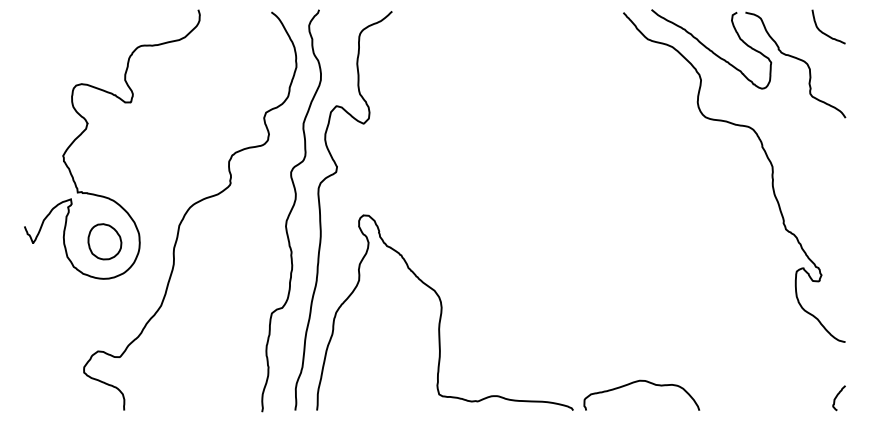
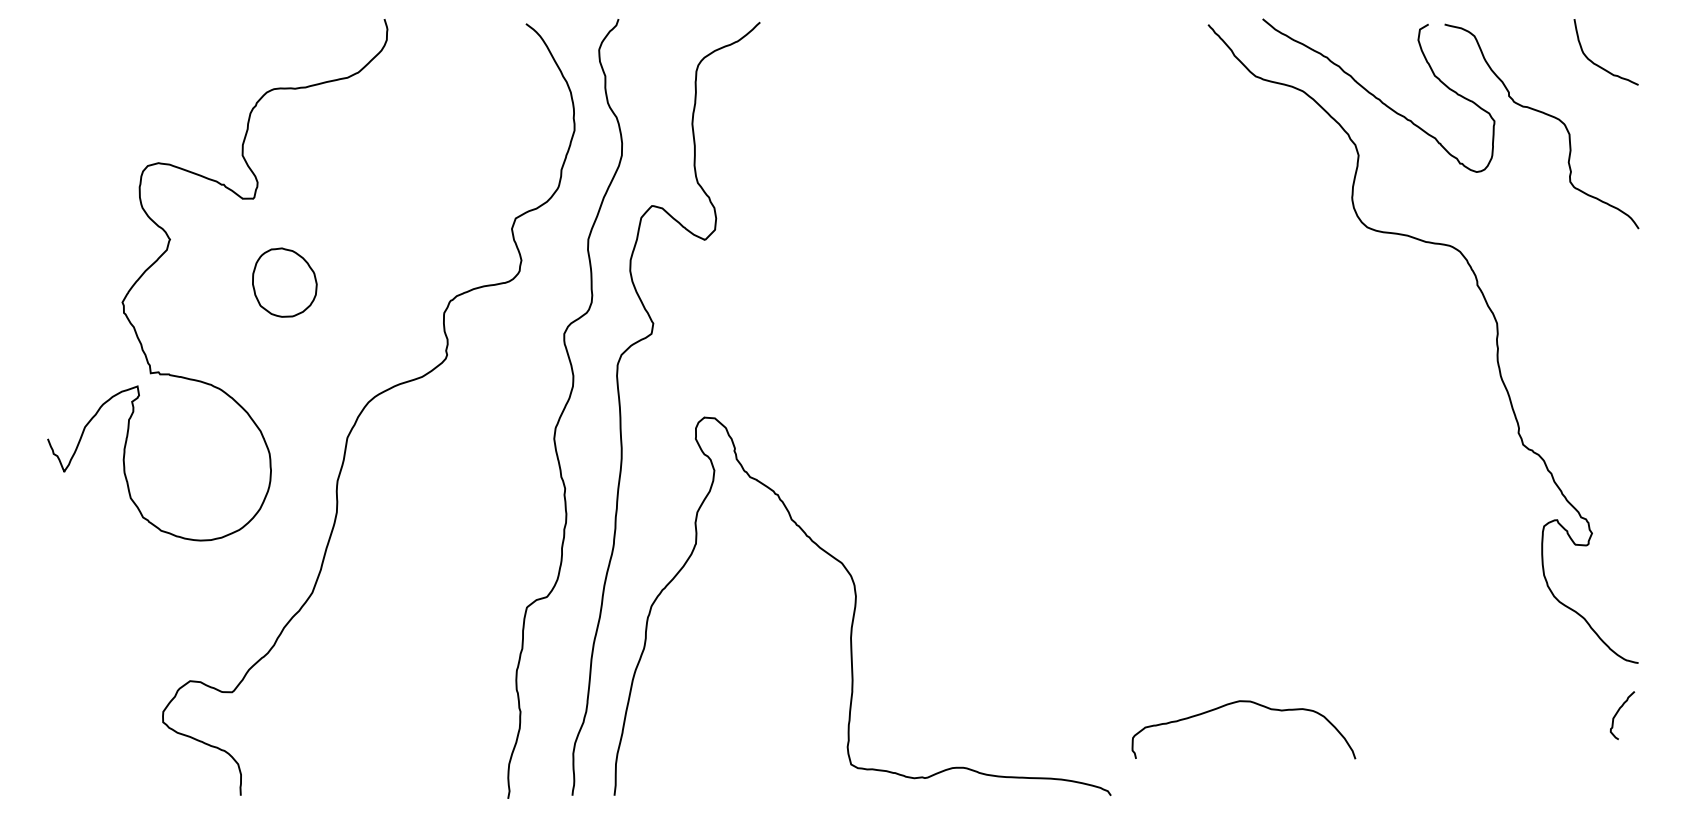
part: (104, 241) -> (283, 282), moved
curve: (637, 382) -> (1235, 704), moved
curve: (837, 397) -> (1619, 714), moved

